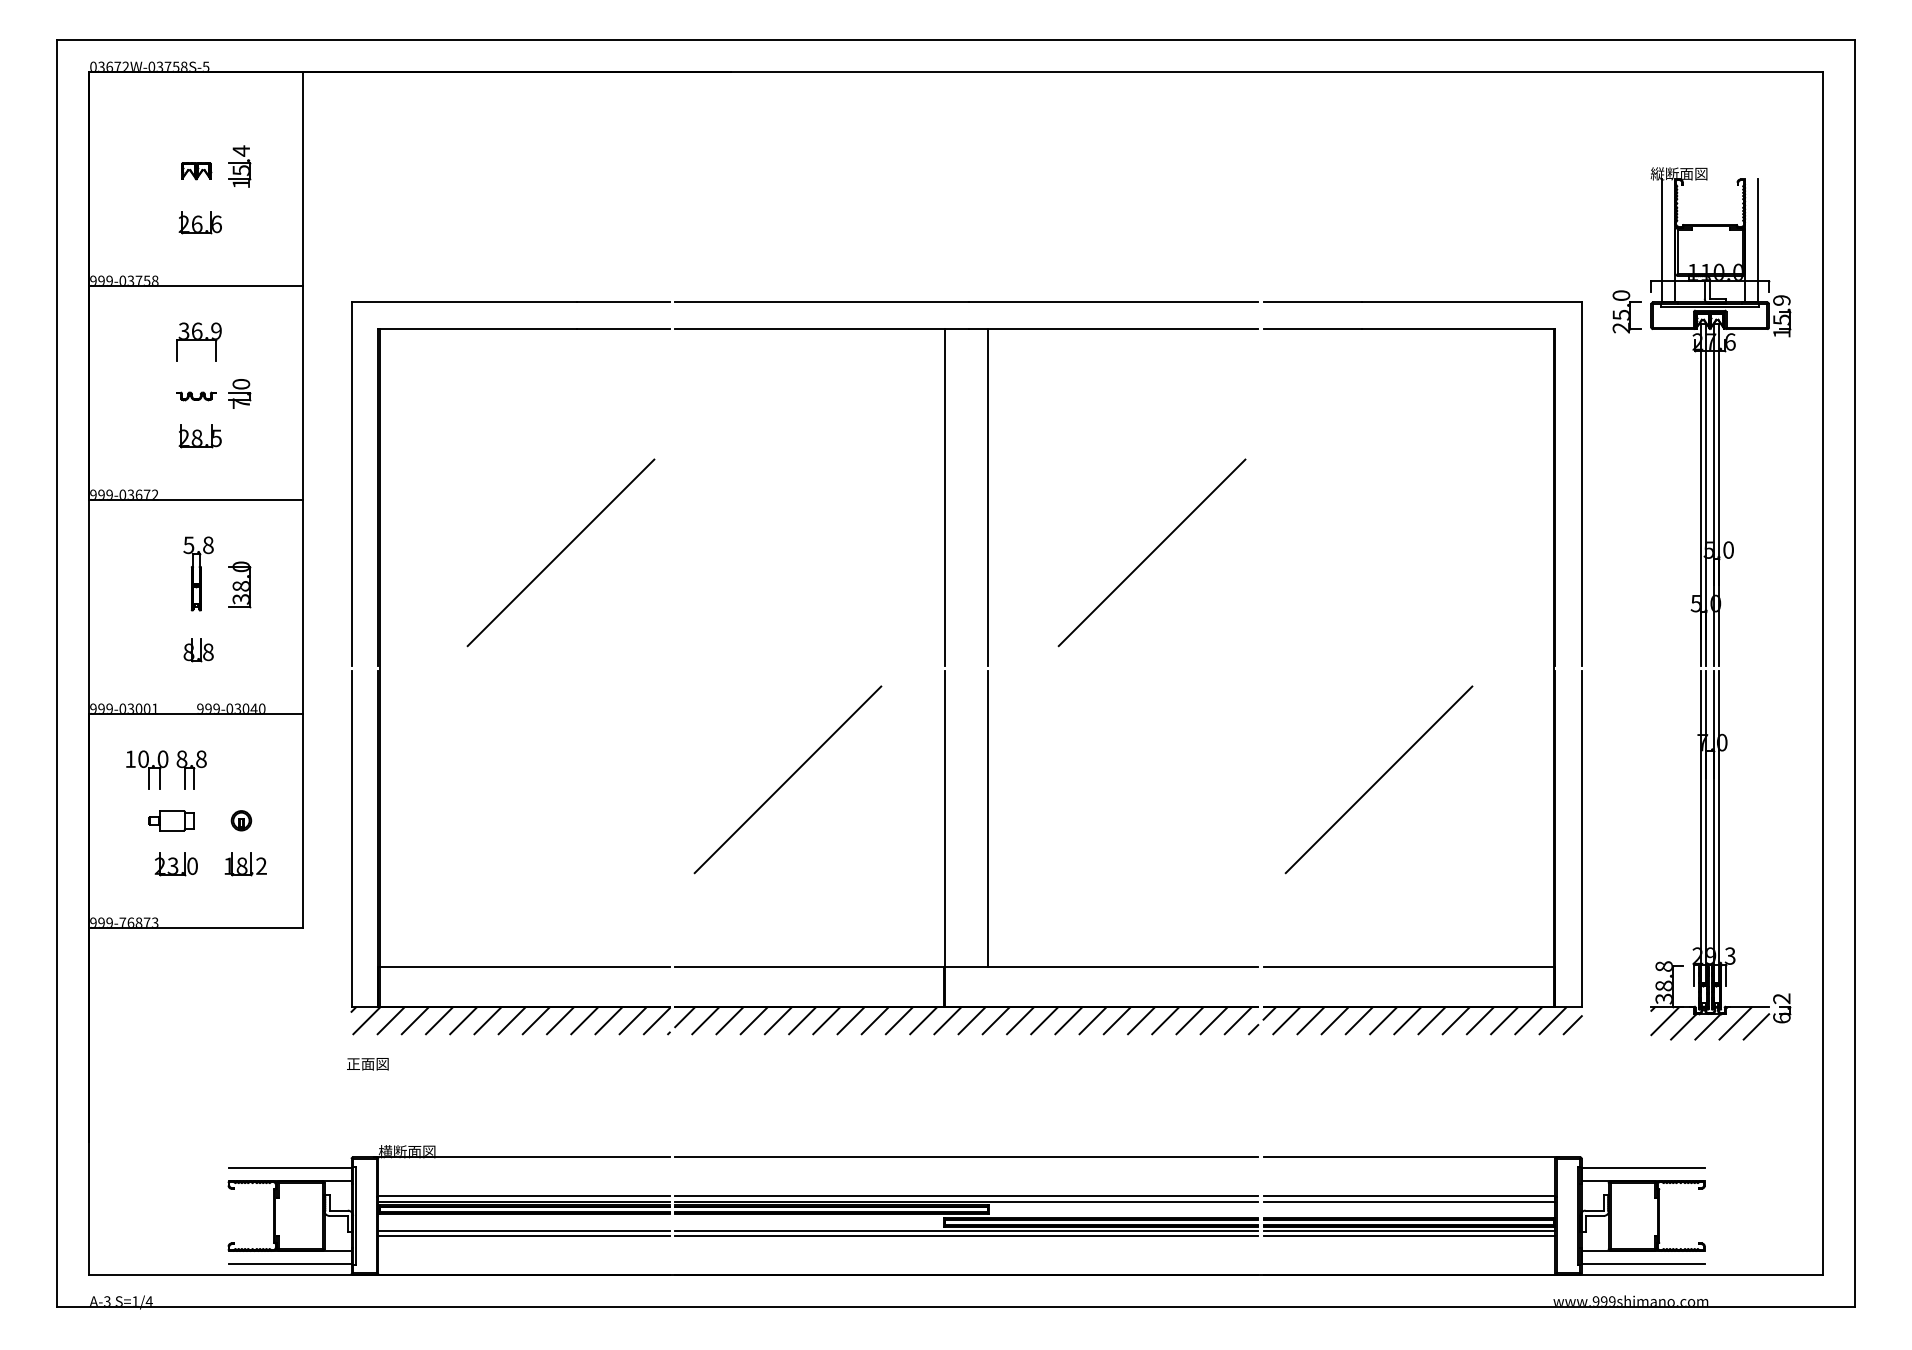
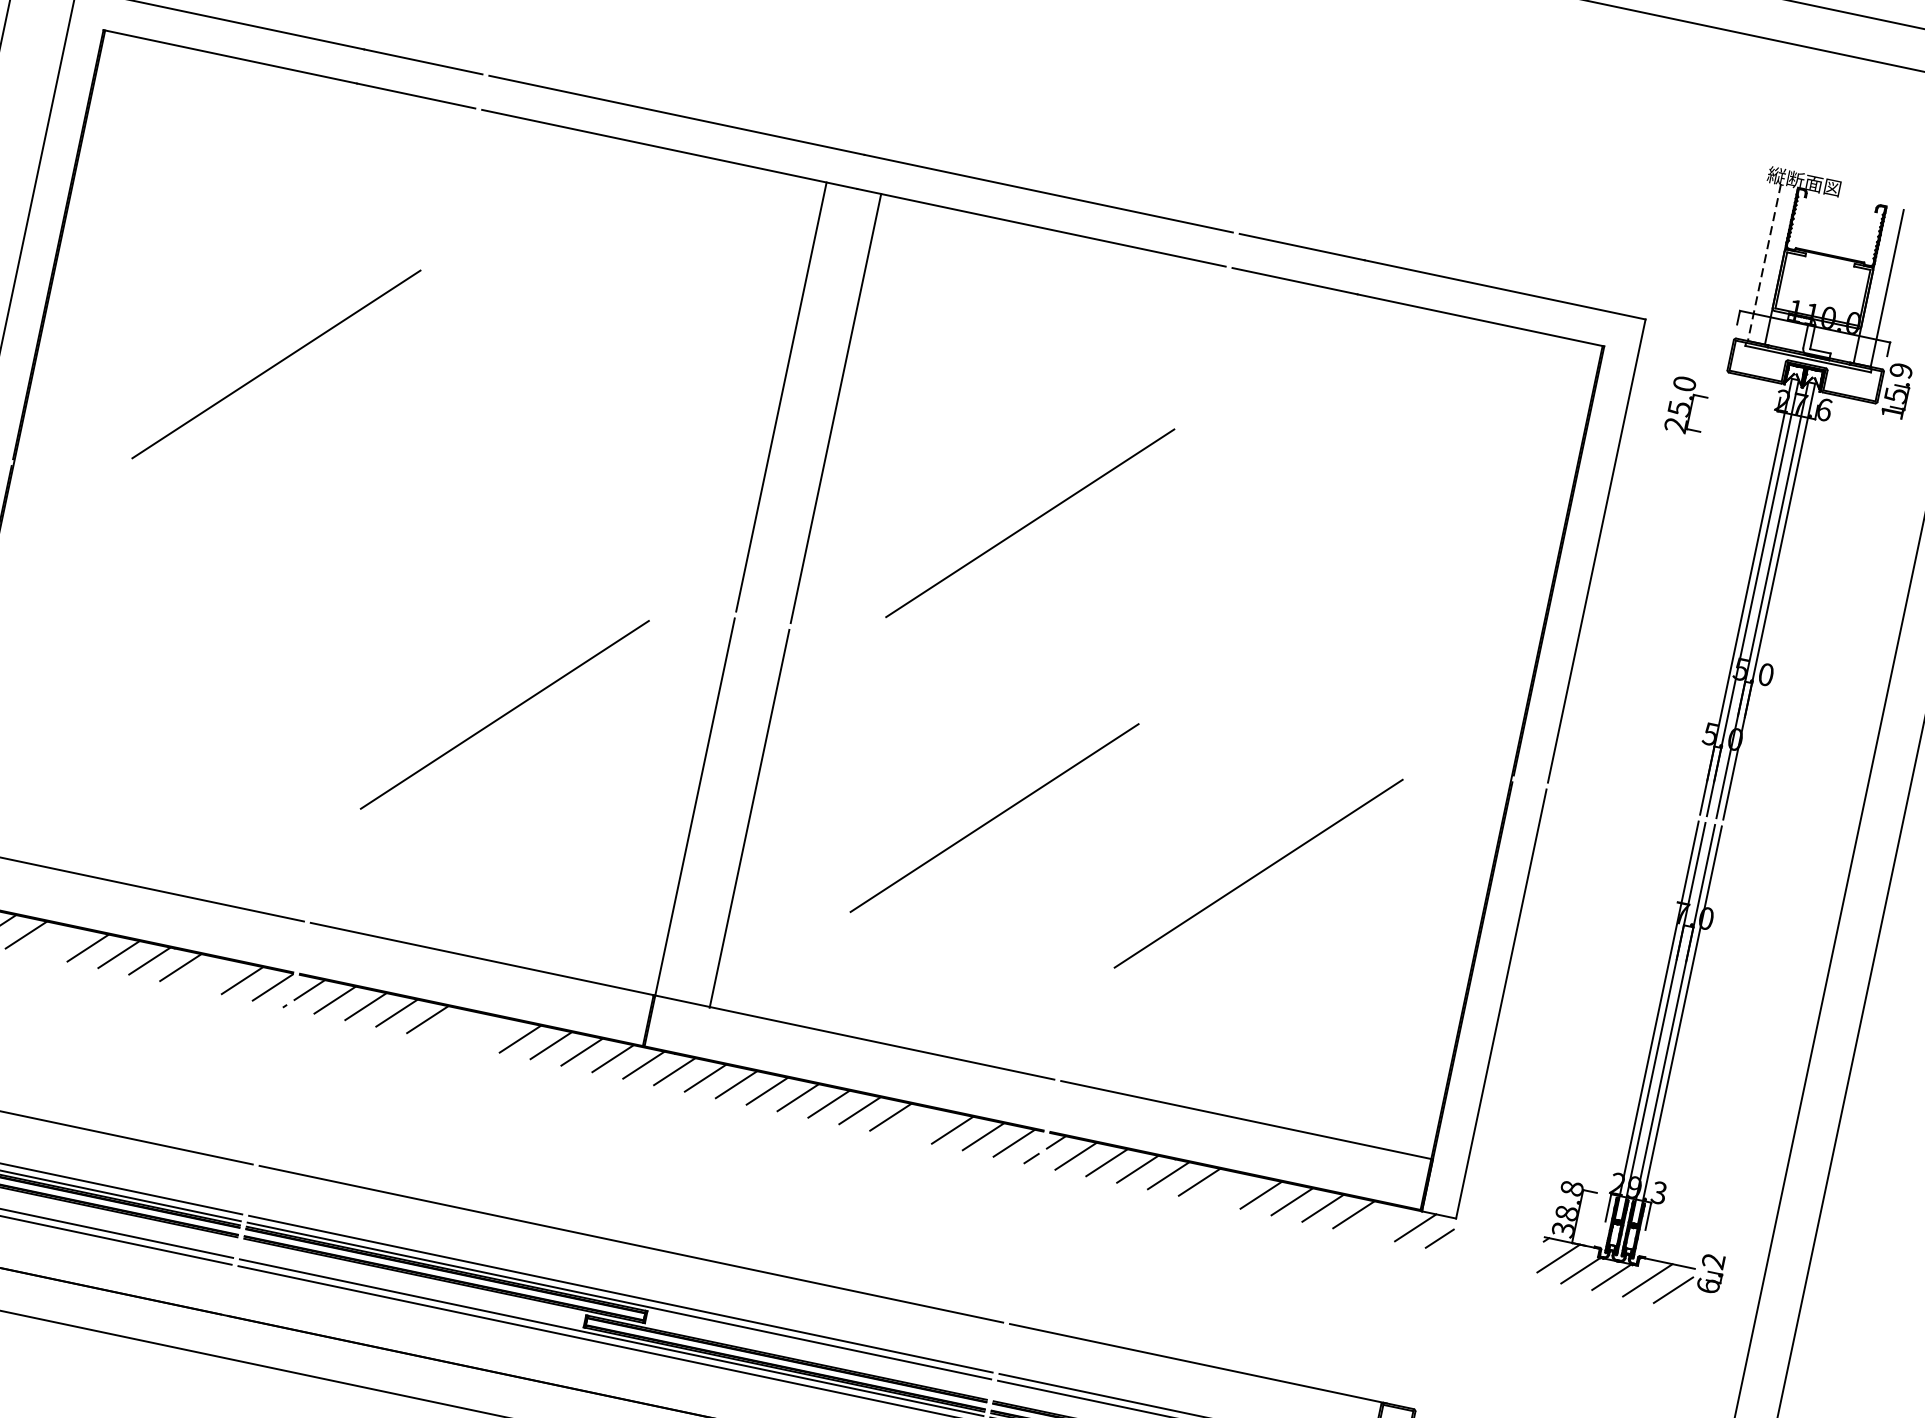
line: (1662, 240) -> (1765, 262), solid -> dashed
part: (1626, 311) -> (1686, 405), moved
line: (1171, 779) -> (994, 817), added
line: (487, 1020) -> (57, 941), removed
line: (608, 1020) -> (211, 973), removed
line: (802, 1020) -> (458, 1025), removed
line: (826, 1020) -> (489, 1032), removed
line: (1165, 1020) -> (921, 1123), removed
line: (1407, 1020) -> (1230, 1188), removed
line: (1528, 1020) -> (1384, 1220), removed

